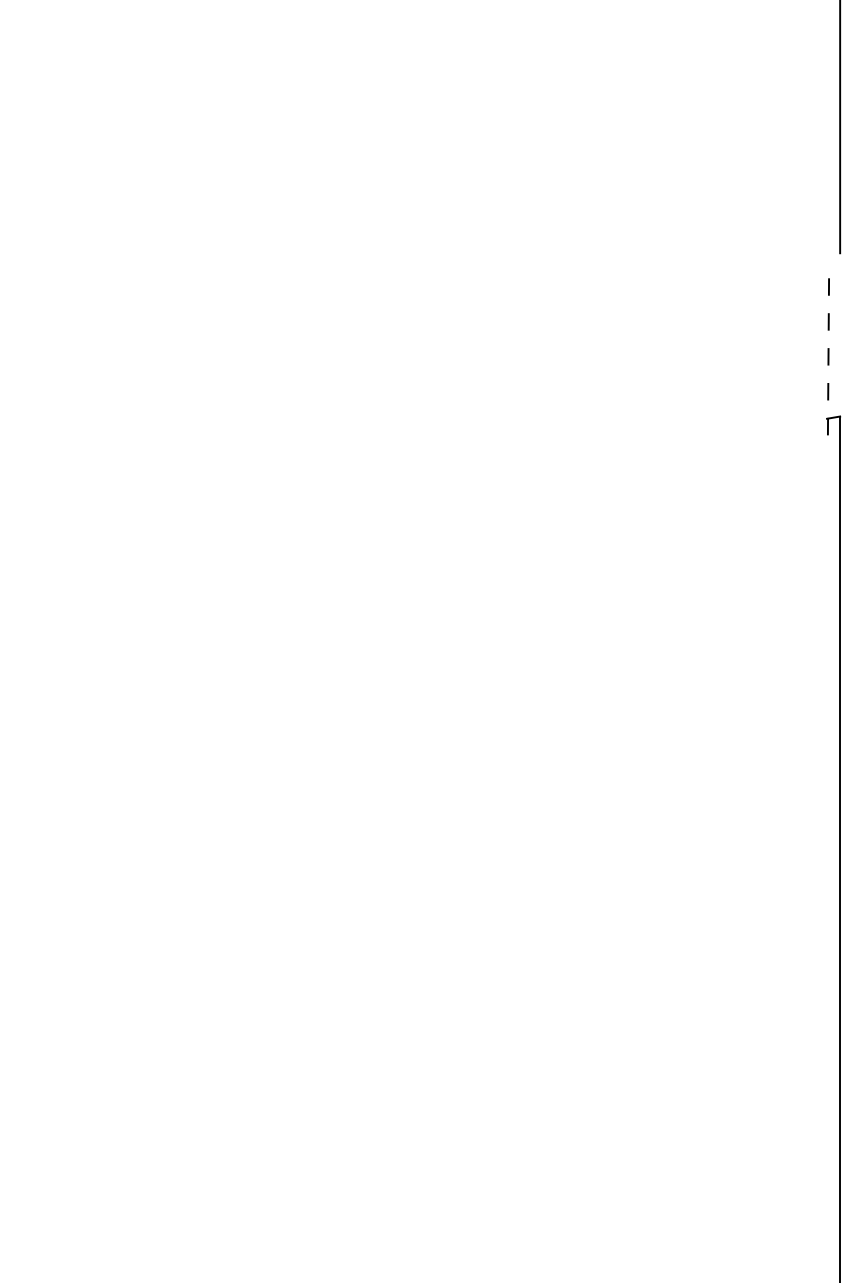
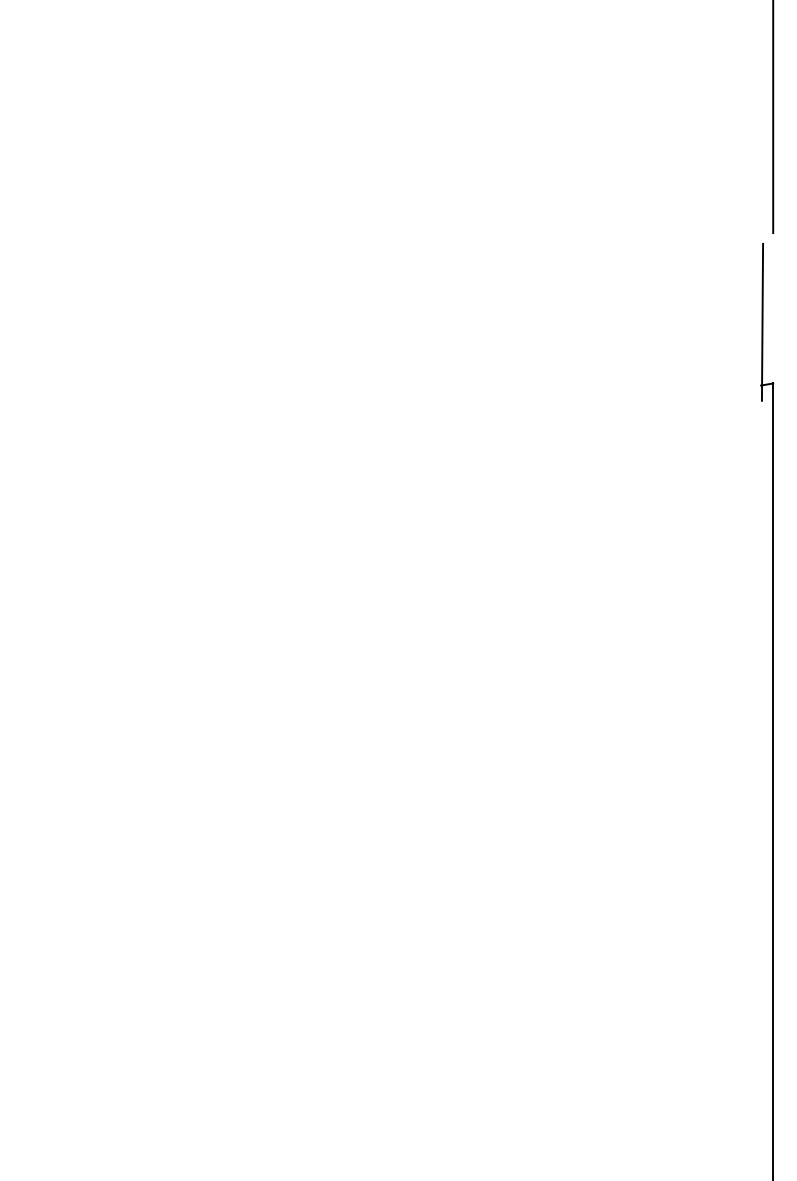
line: (828, 349) -> (762, 321), dashed -> solid

